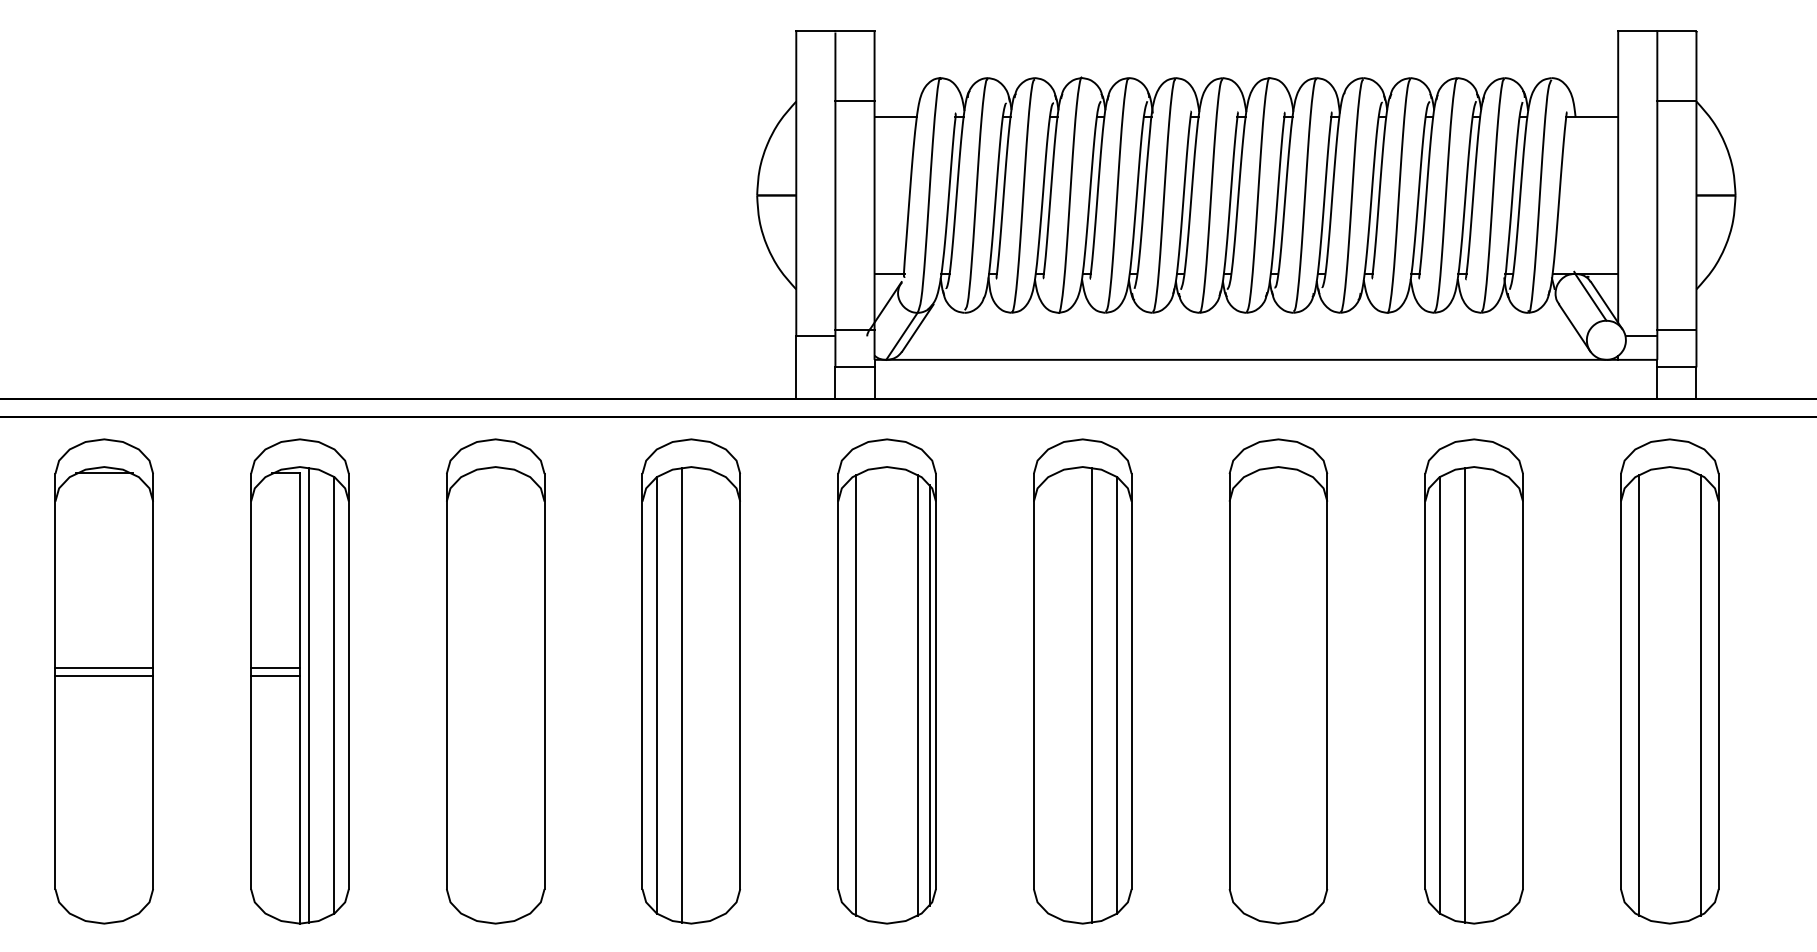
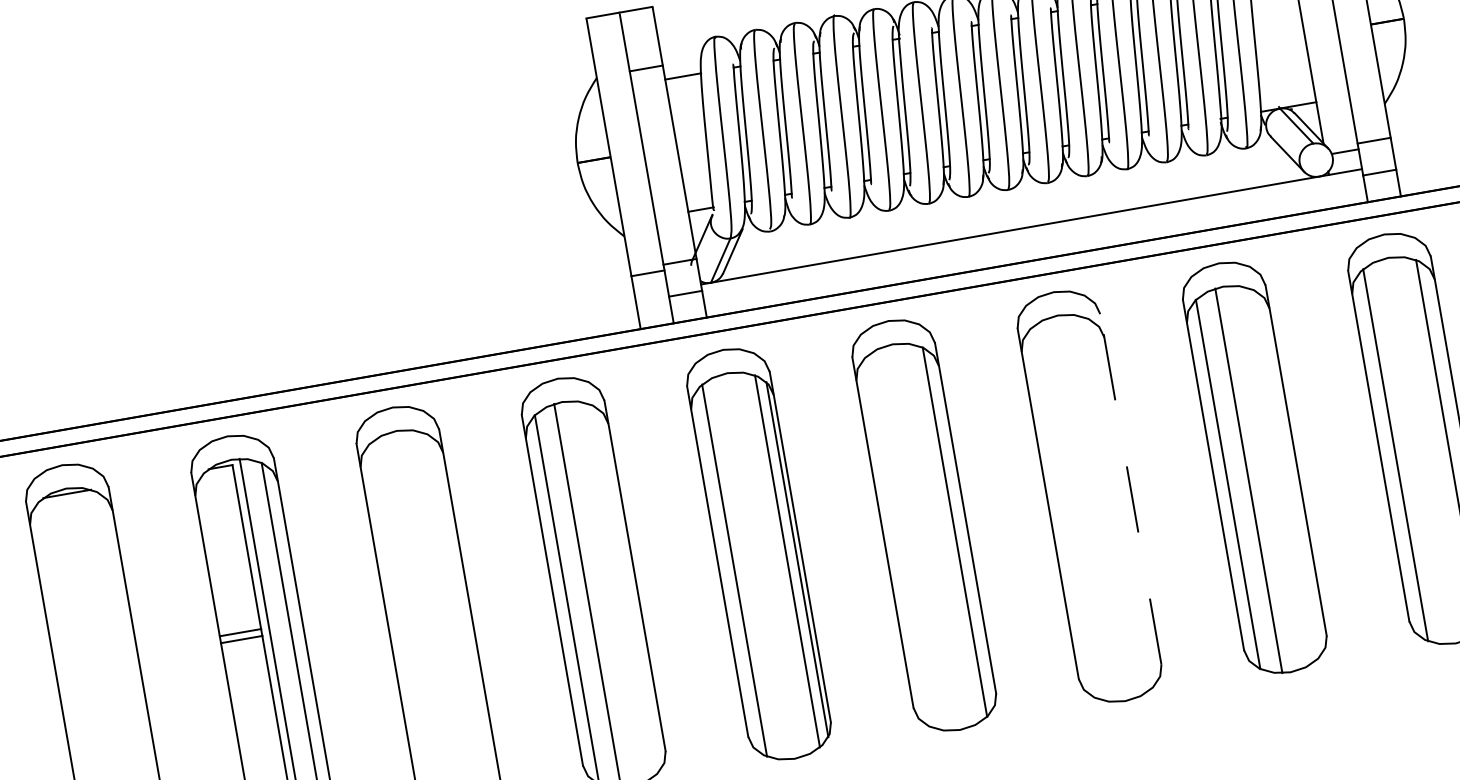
line: (104, 667) -> (96, 657), removed
line: (104, 675) -> (97, 664), removed
line: (1327, 681) -> (1130, 489), solid -> dashed
line: (1092, 694) -> (934, 535), removed

